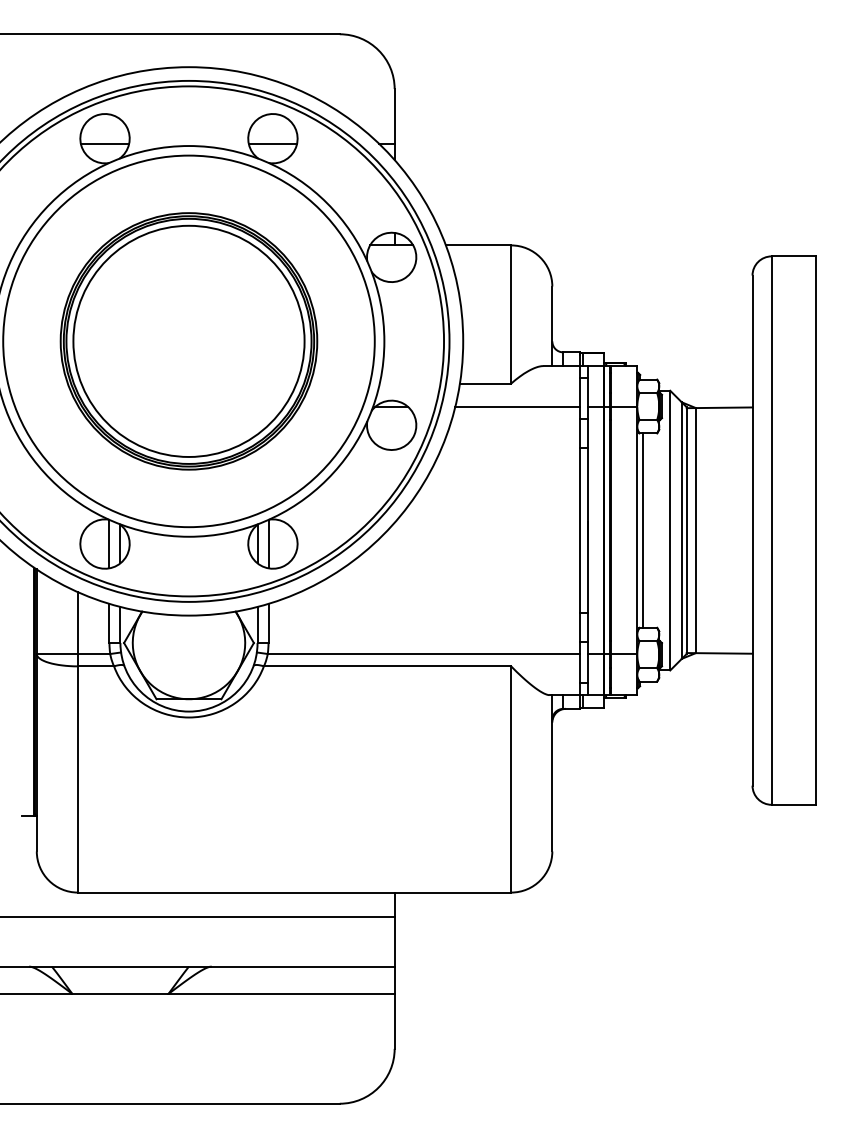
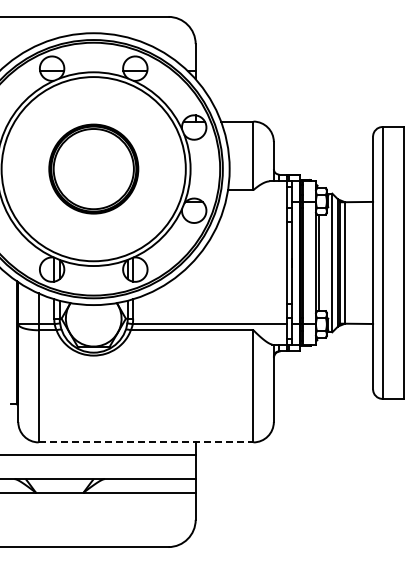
part: (188, 340) -> (93, 168), size x0.7
line: (517, 406) -> (256, 201), removed
line: (295, 892) -> (146, 442), solid -> dashed

